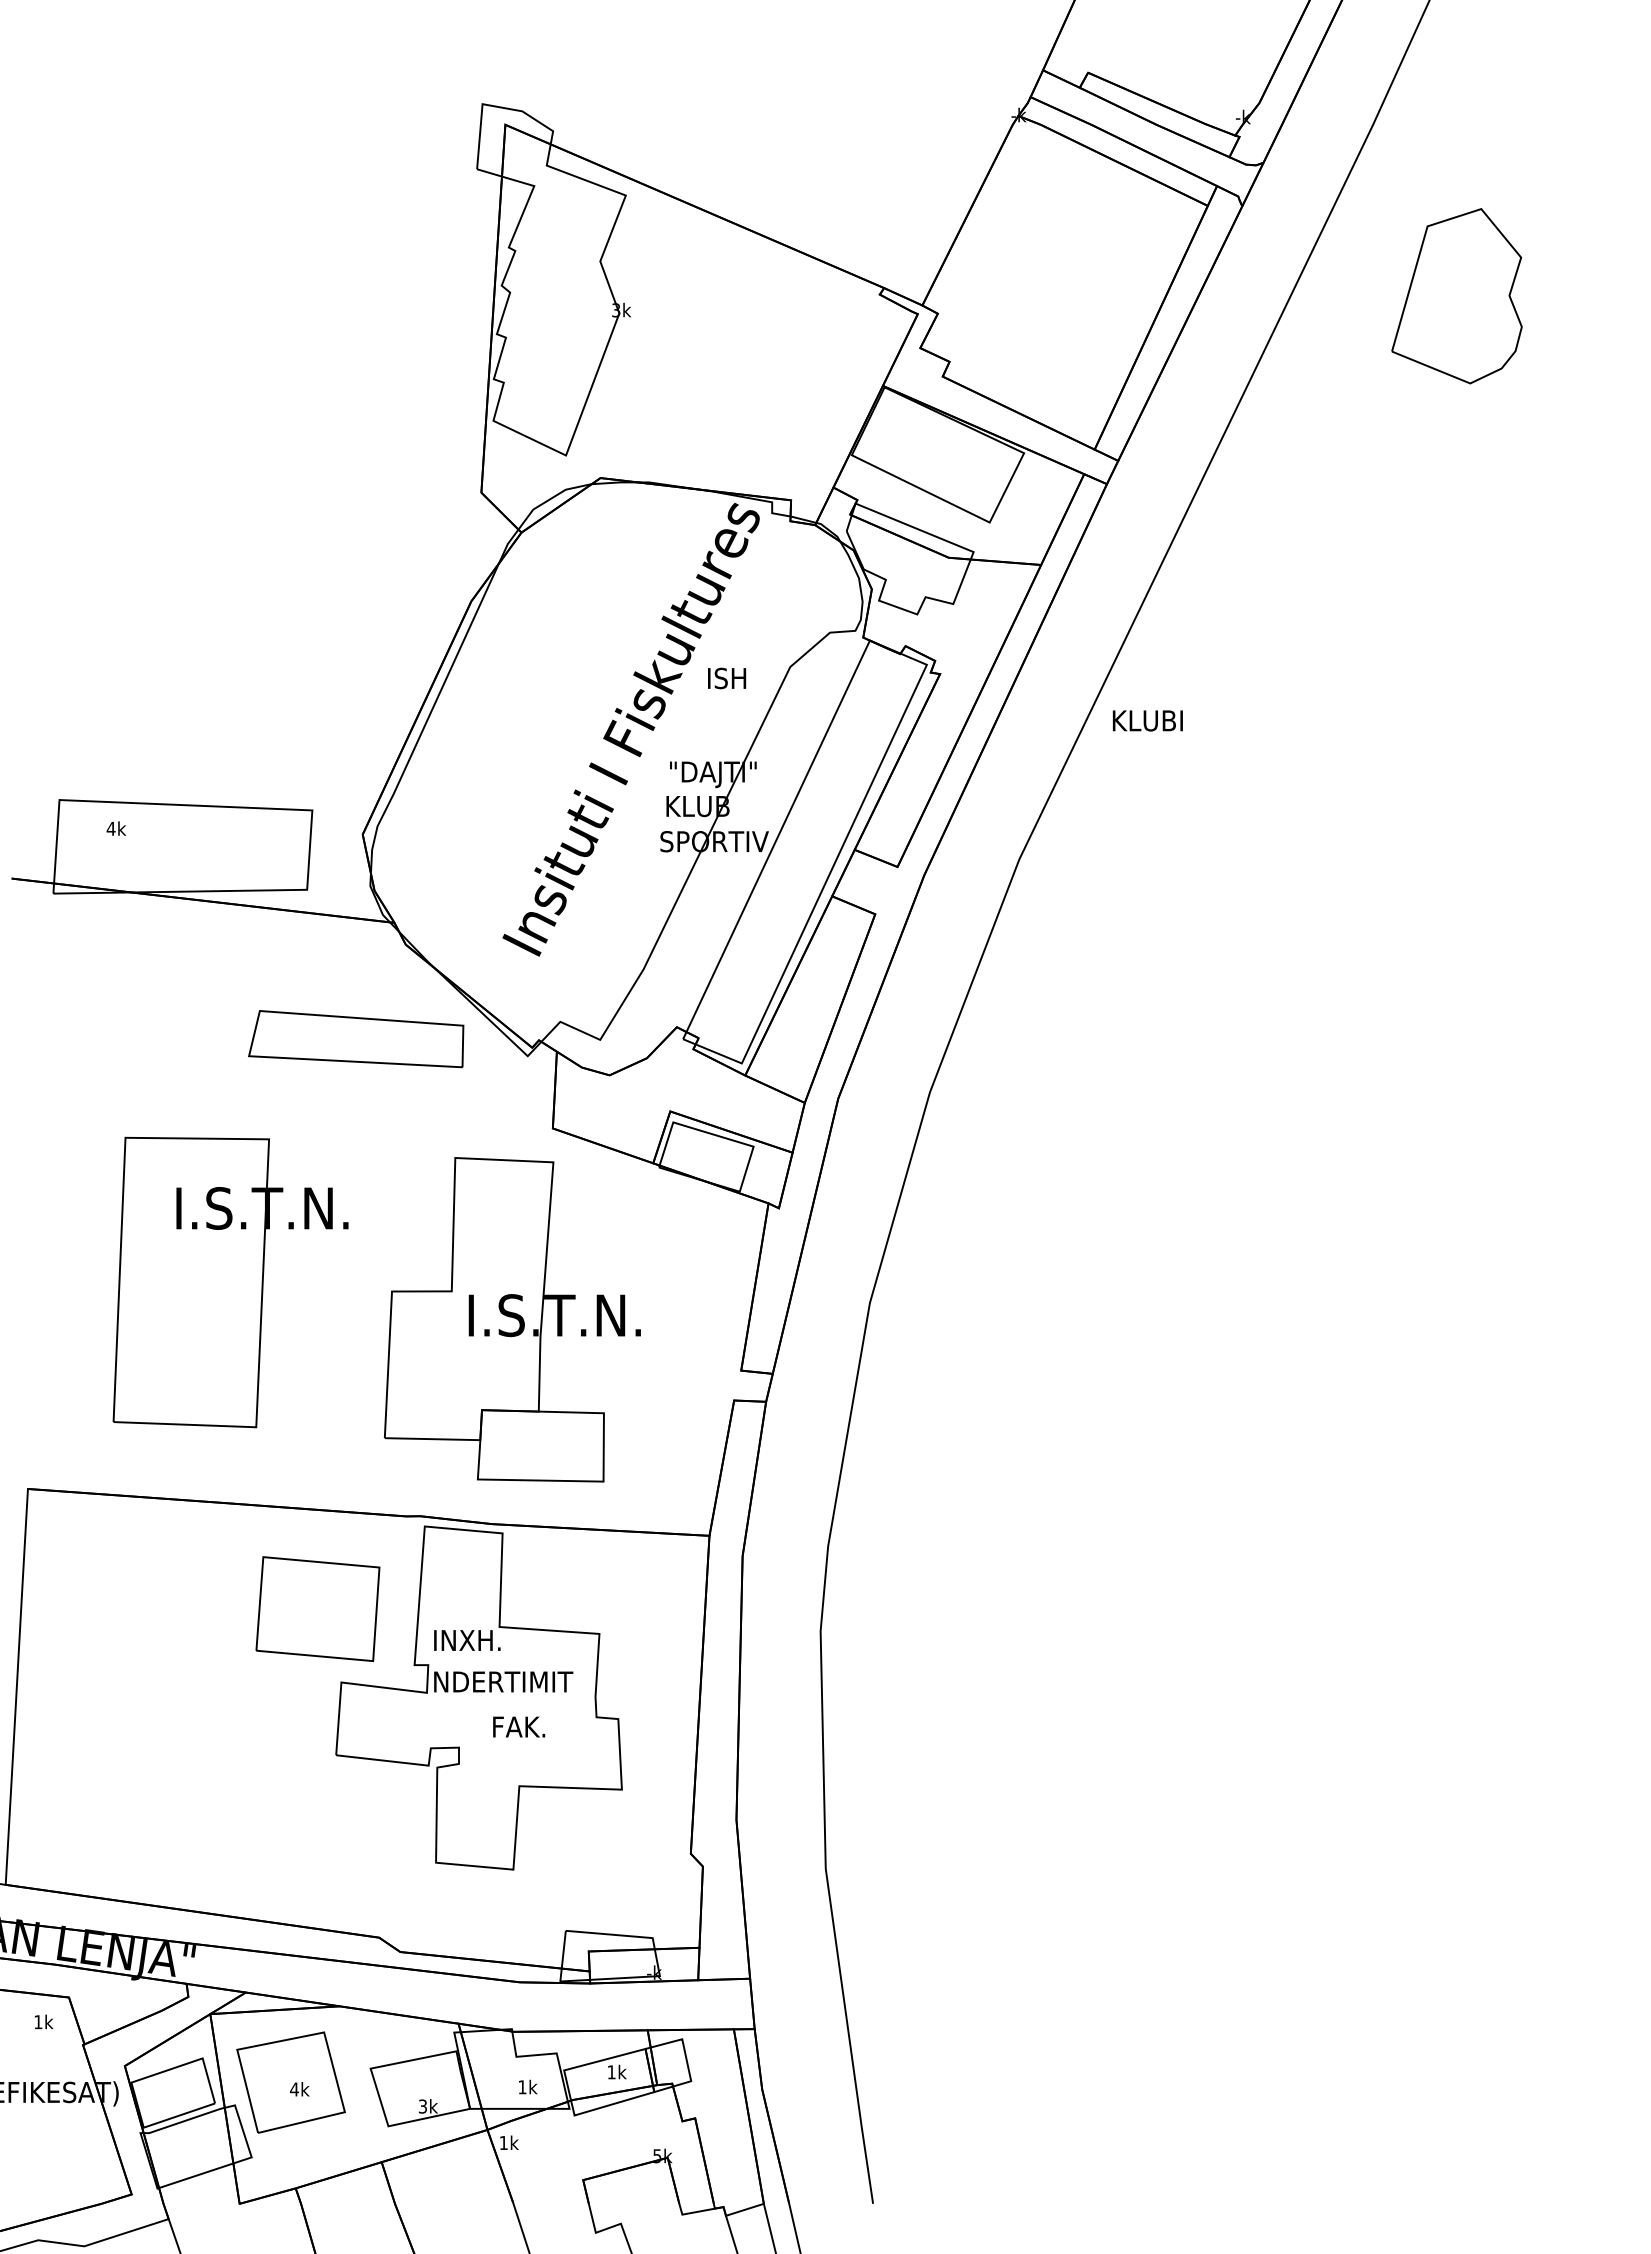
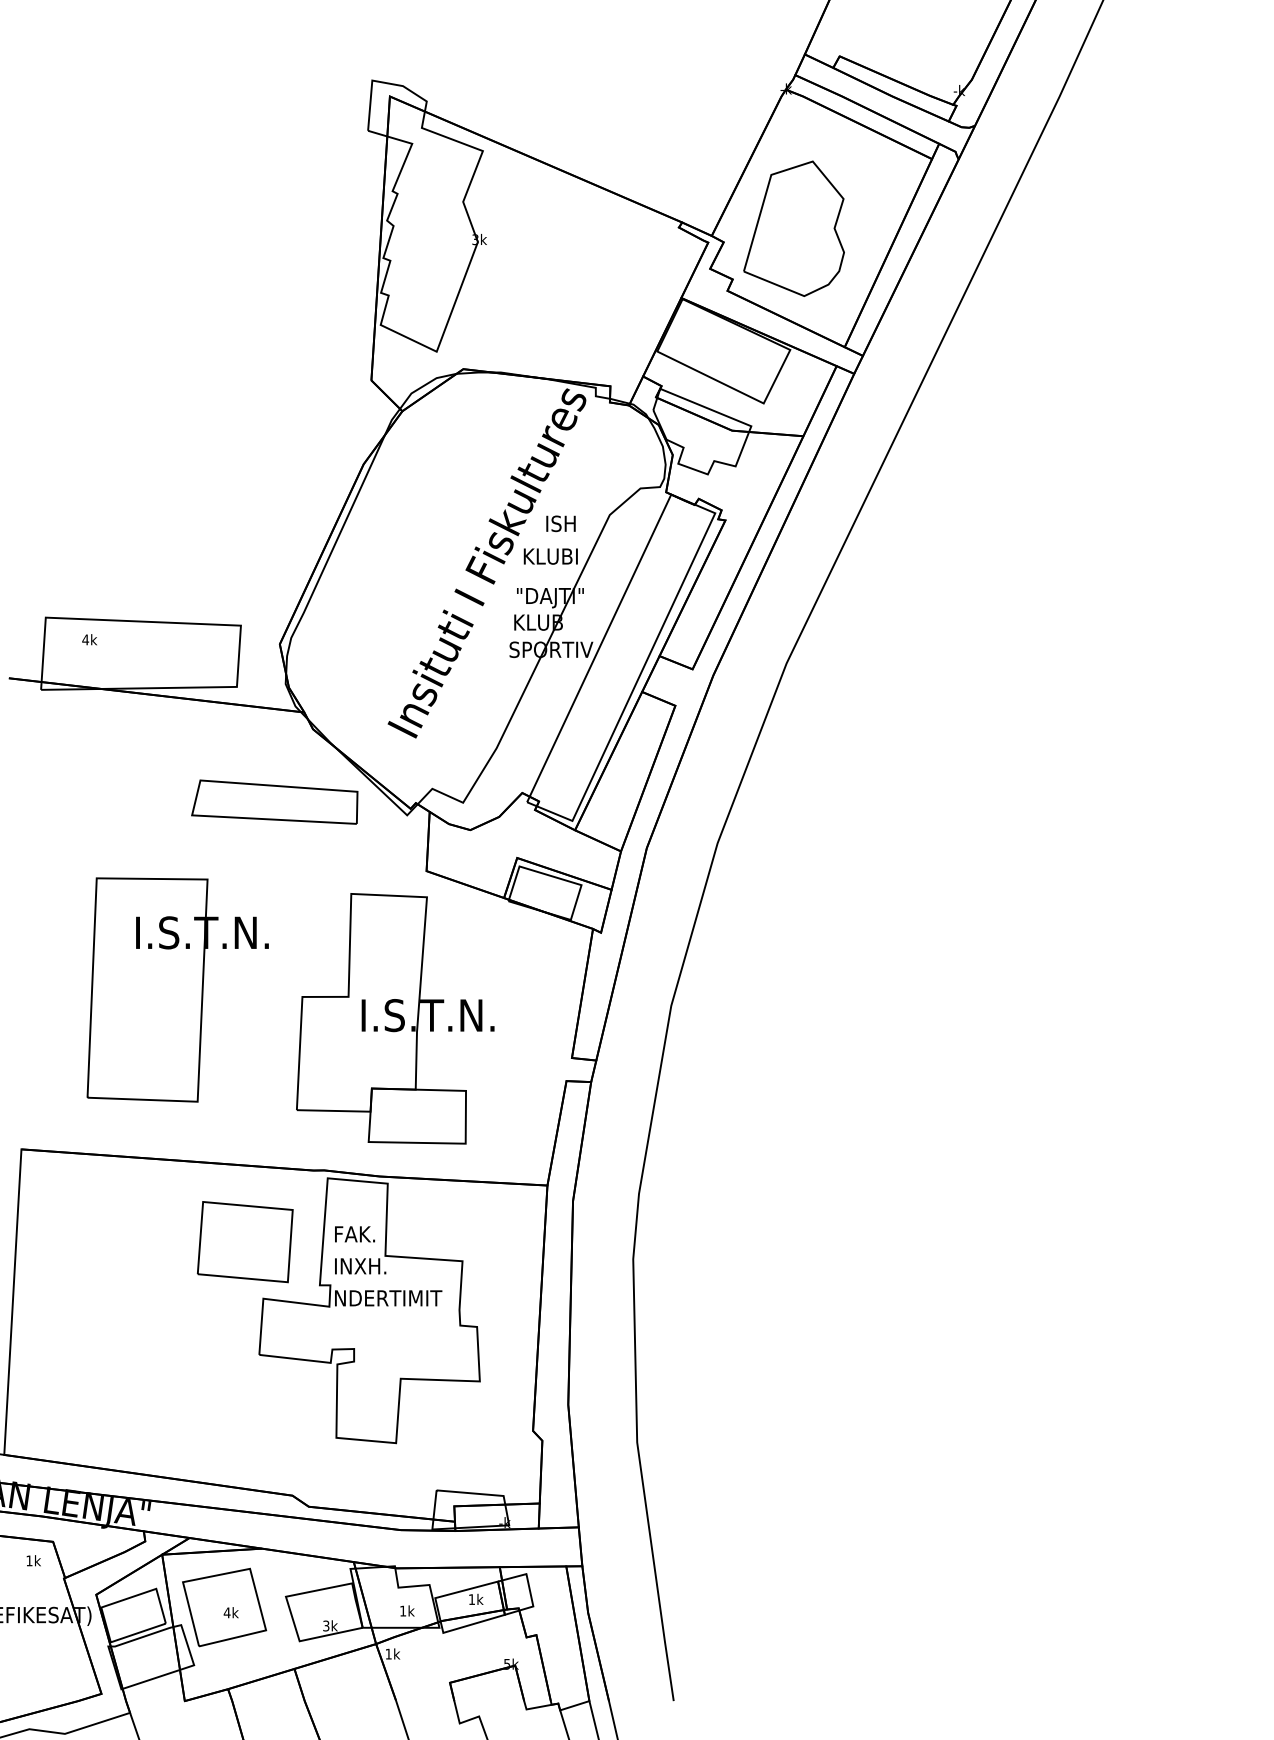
part: (1456, 296) -> (793, 229), moved
text: (1147, 720) -> (550, 556), moved
text: (519, 1726) -> (355, 1233), moved

